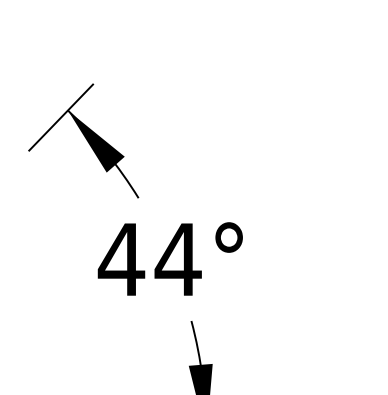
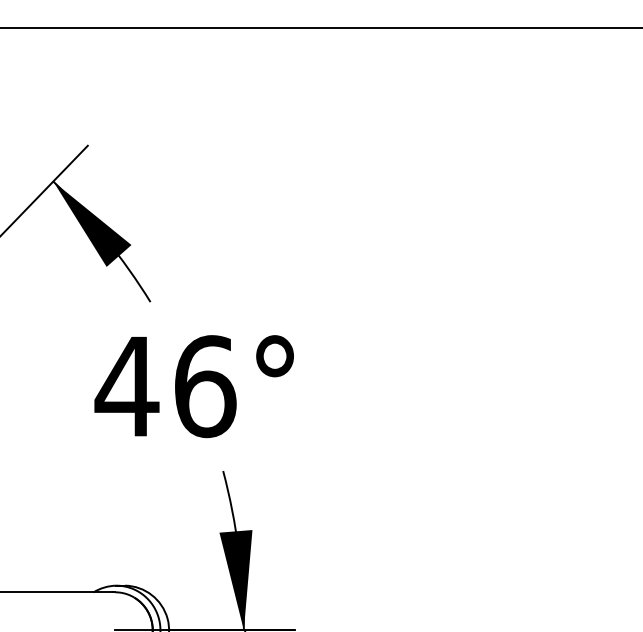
text: (177, 259) -> (204, 386), 44° -> 46°

